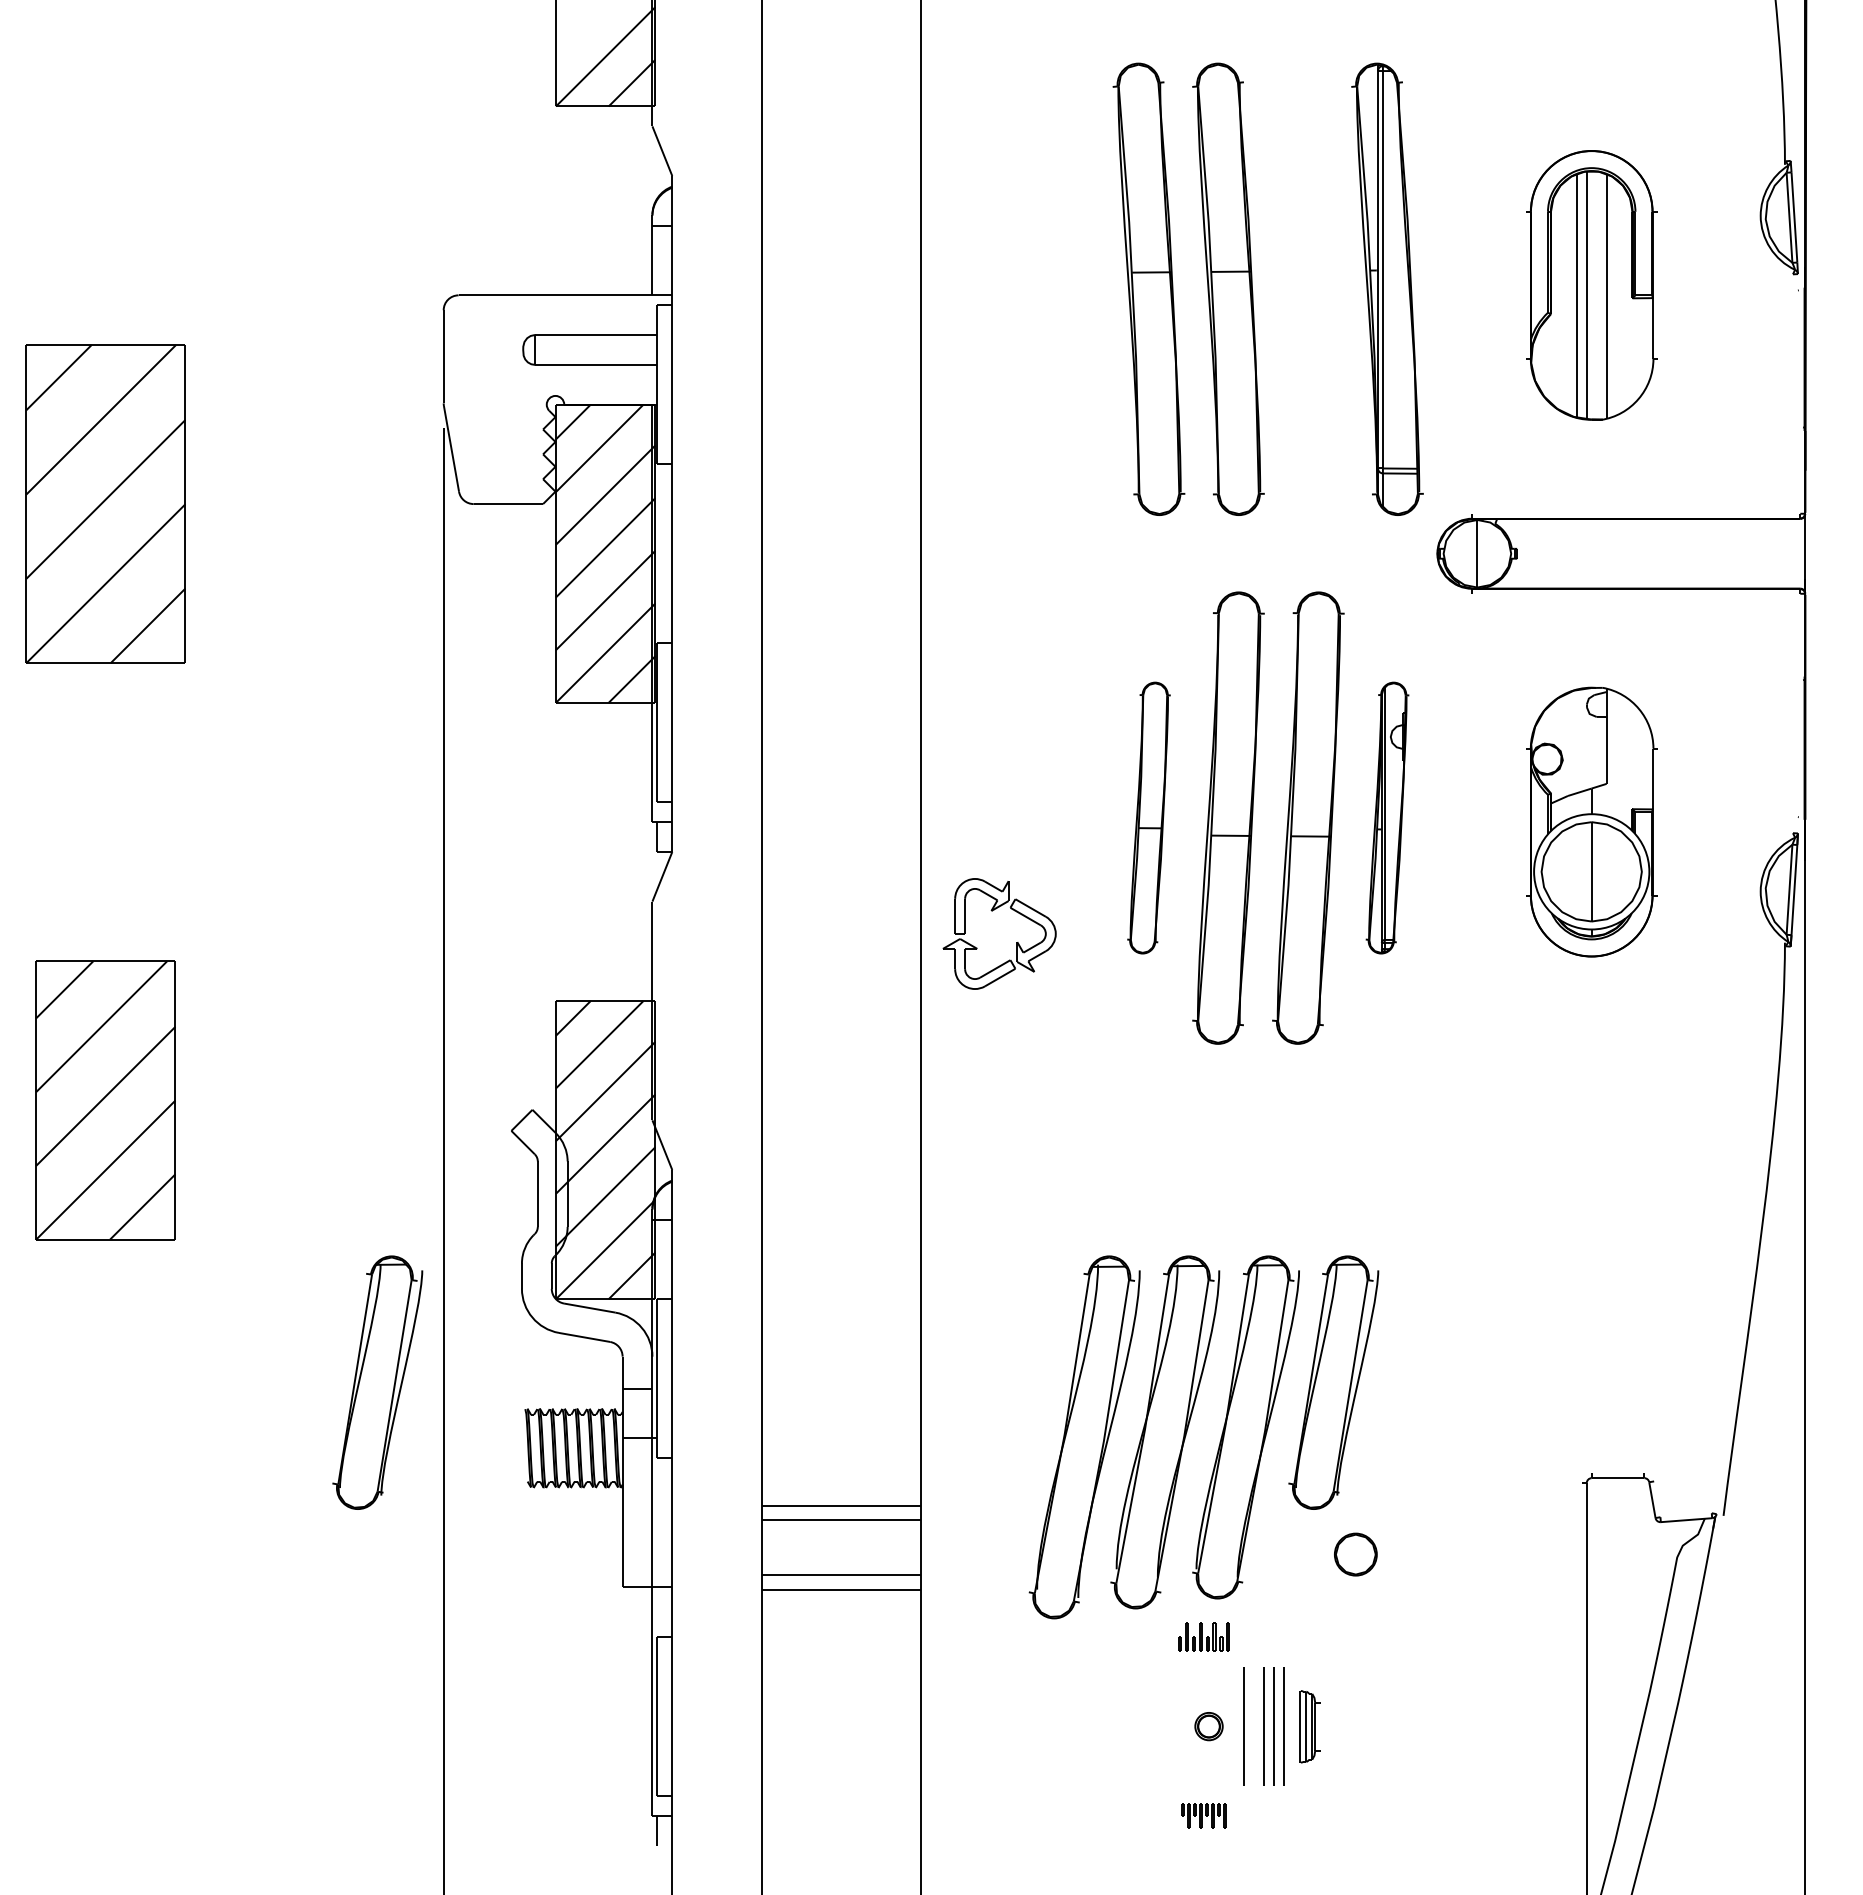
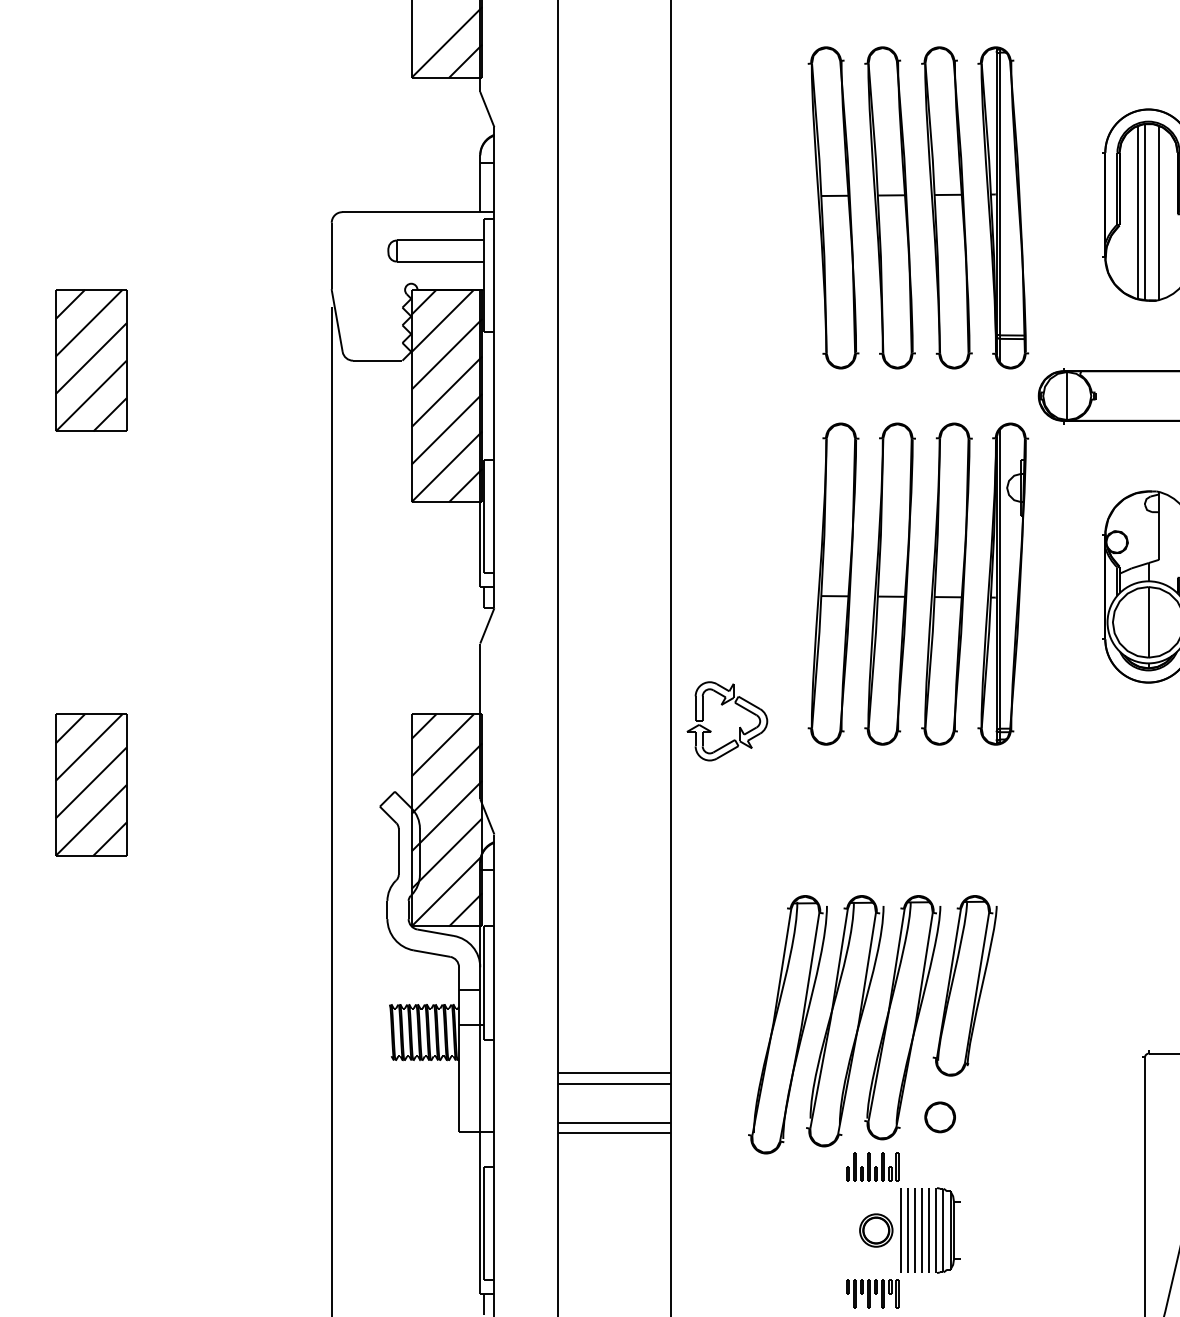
part: (1308, 288) -> (947, 207), added
part: (105, 503) -> (91, 360), size x0.62
part: (1148, 817) -> (833, 583), size x1.67
part: (1387, 817) -> (1003, 583), size x1.67
part: (1016, 942) -> (739, 727), moved
part: (105, 1100) -> (91, 785), size x0.71
part: (377, 1382) -> (284, 985), removed
part: (1355, 1554) -> (939, 1117), moved
part: (1203, 1636) -> (872, 1166), size x1.43
part: (1208, 1726) -> (875, 1230), size x1.67
line: (1253, 1726) -> (907, 1230), added
part: (1310, 1726) -> (948, 1230), size x1.67
part: (1203, 1815) -> (872, 1293), size x1.67

